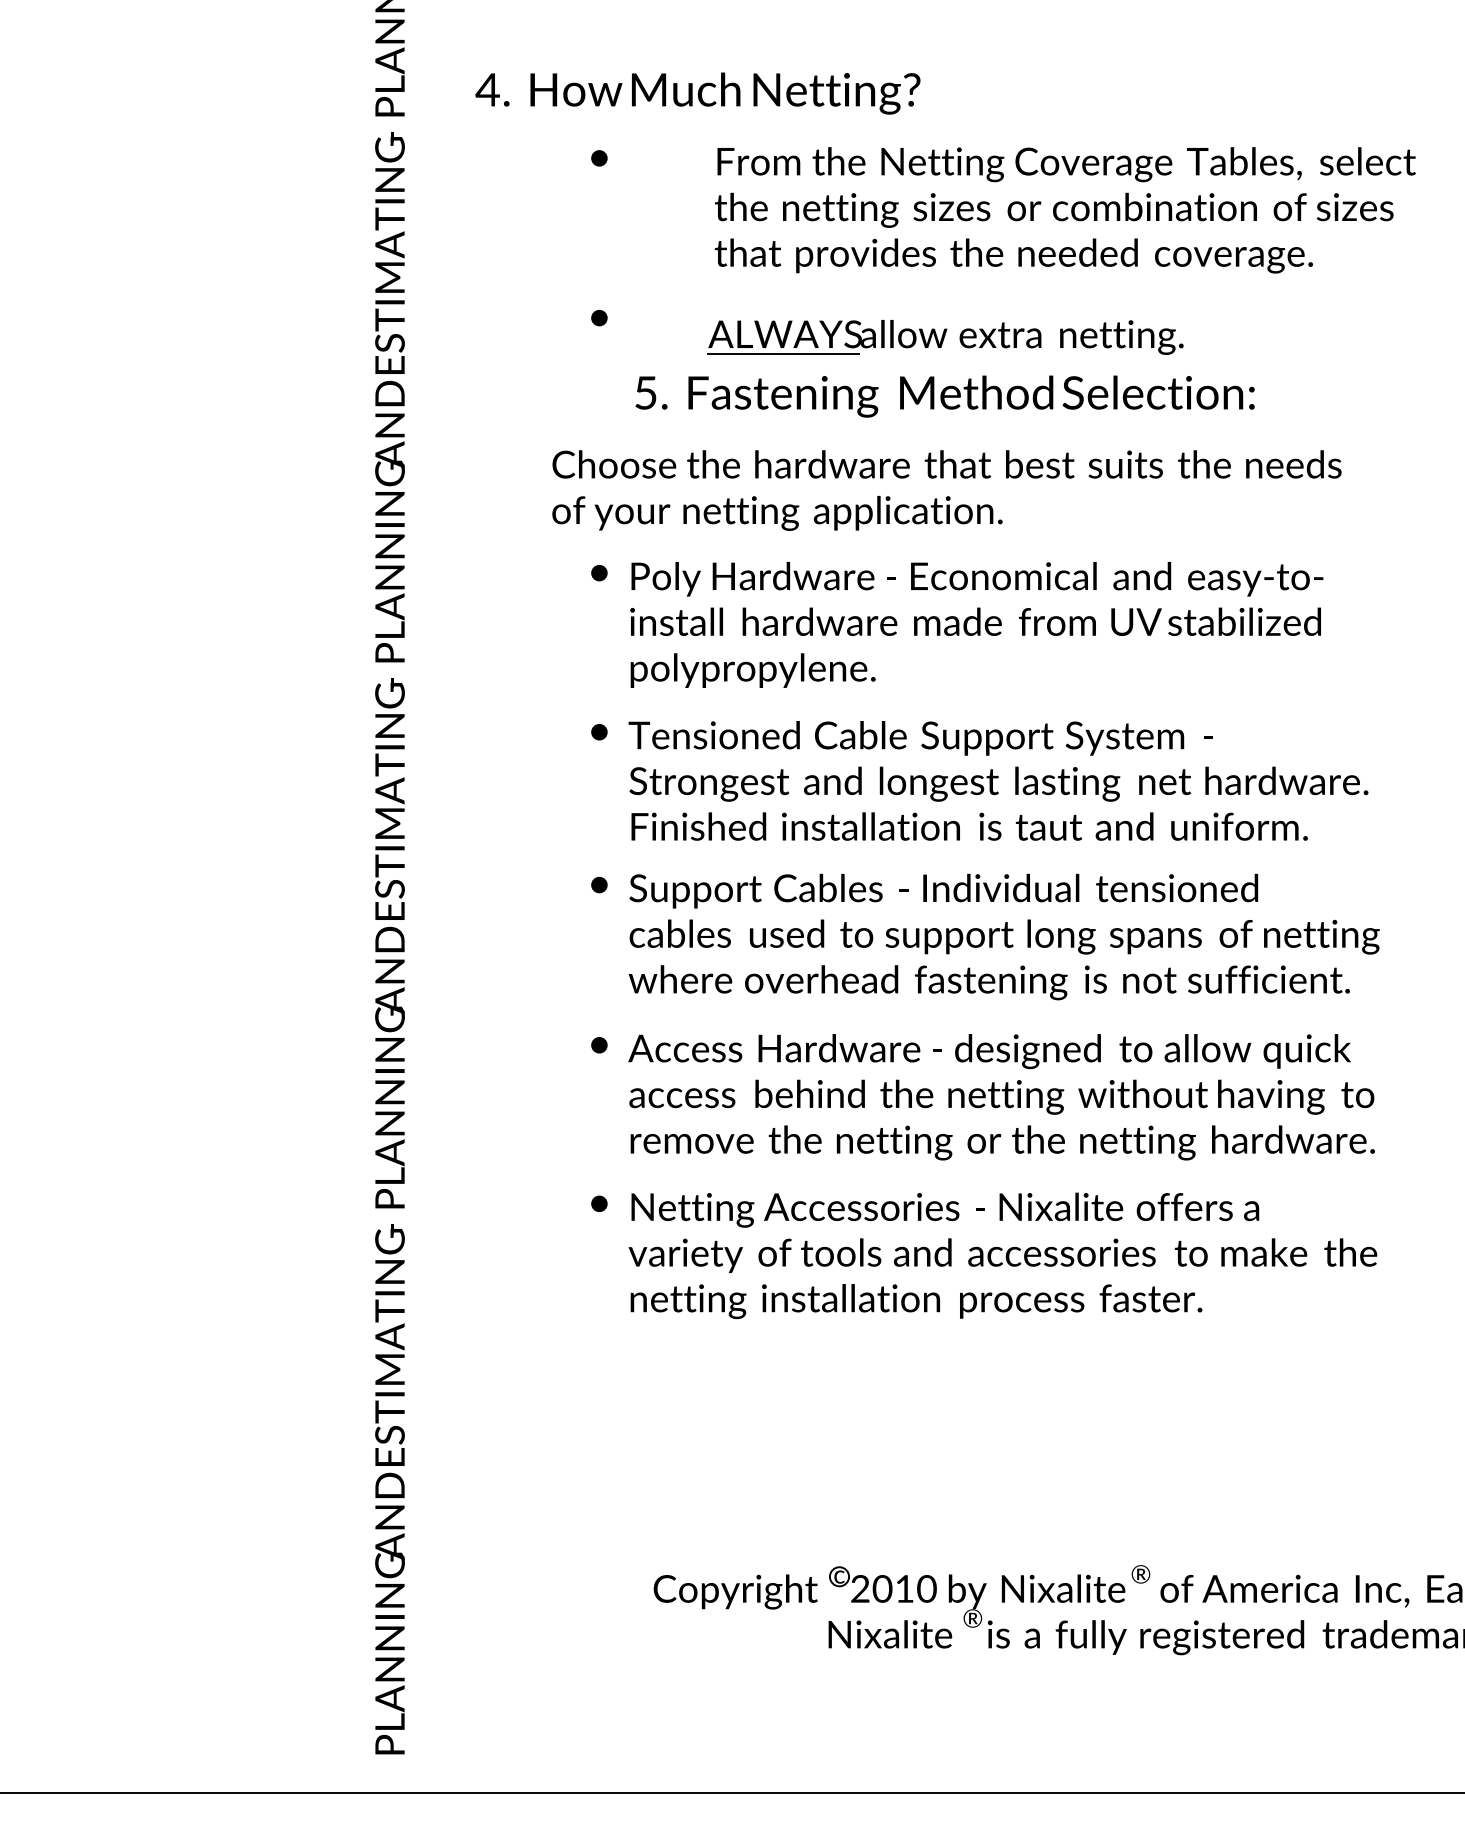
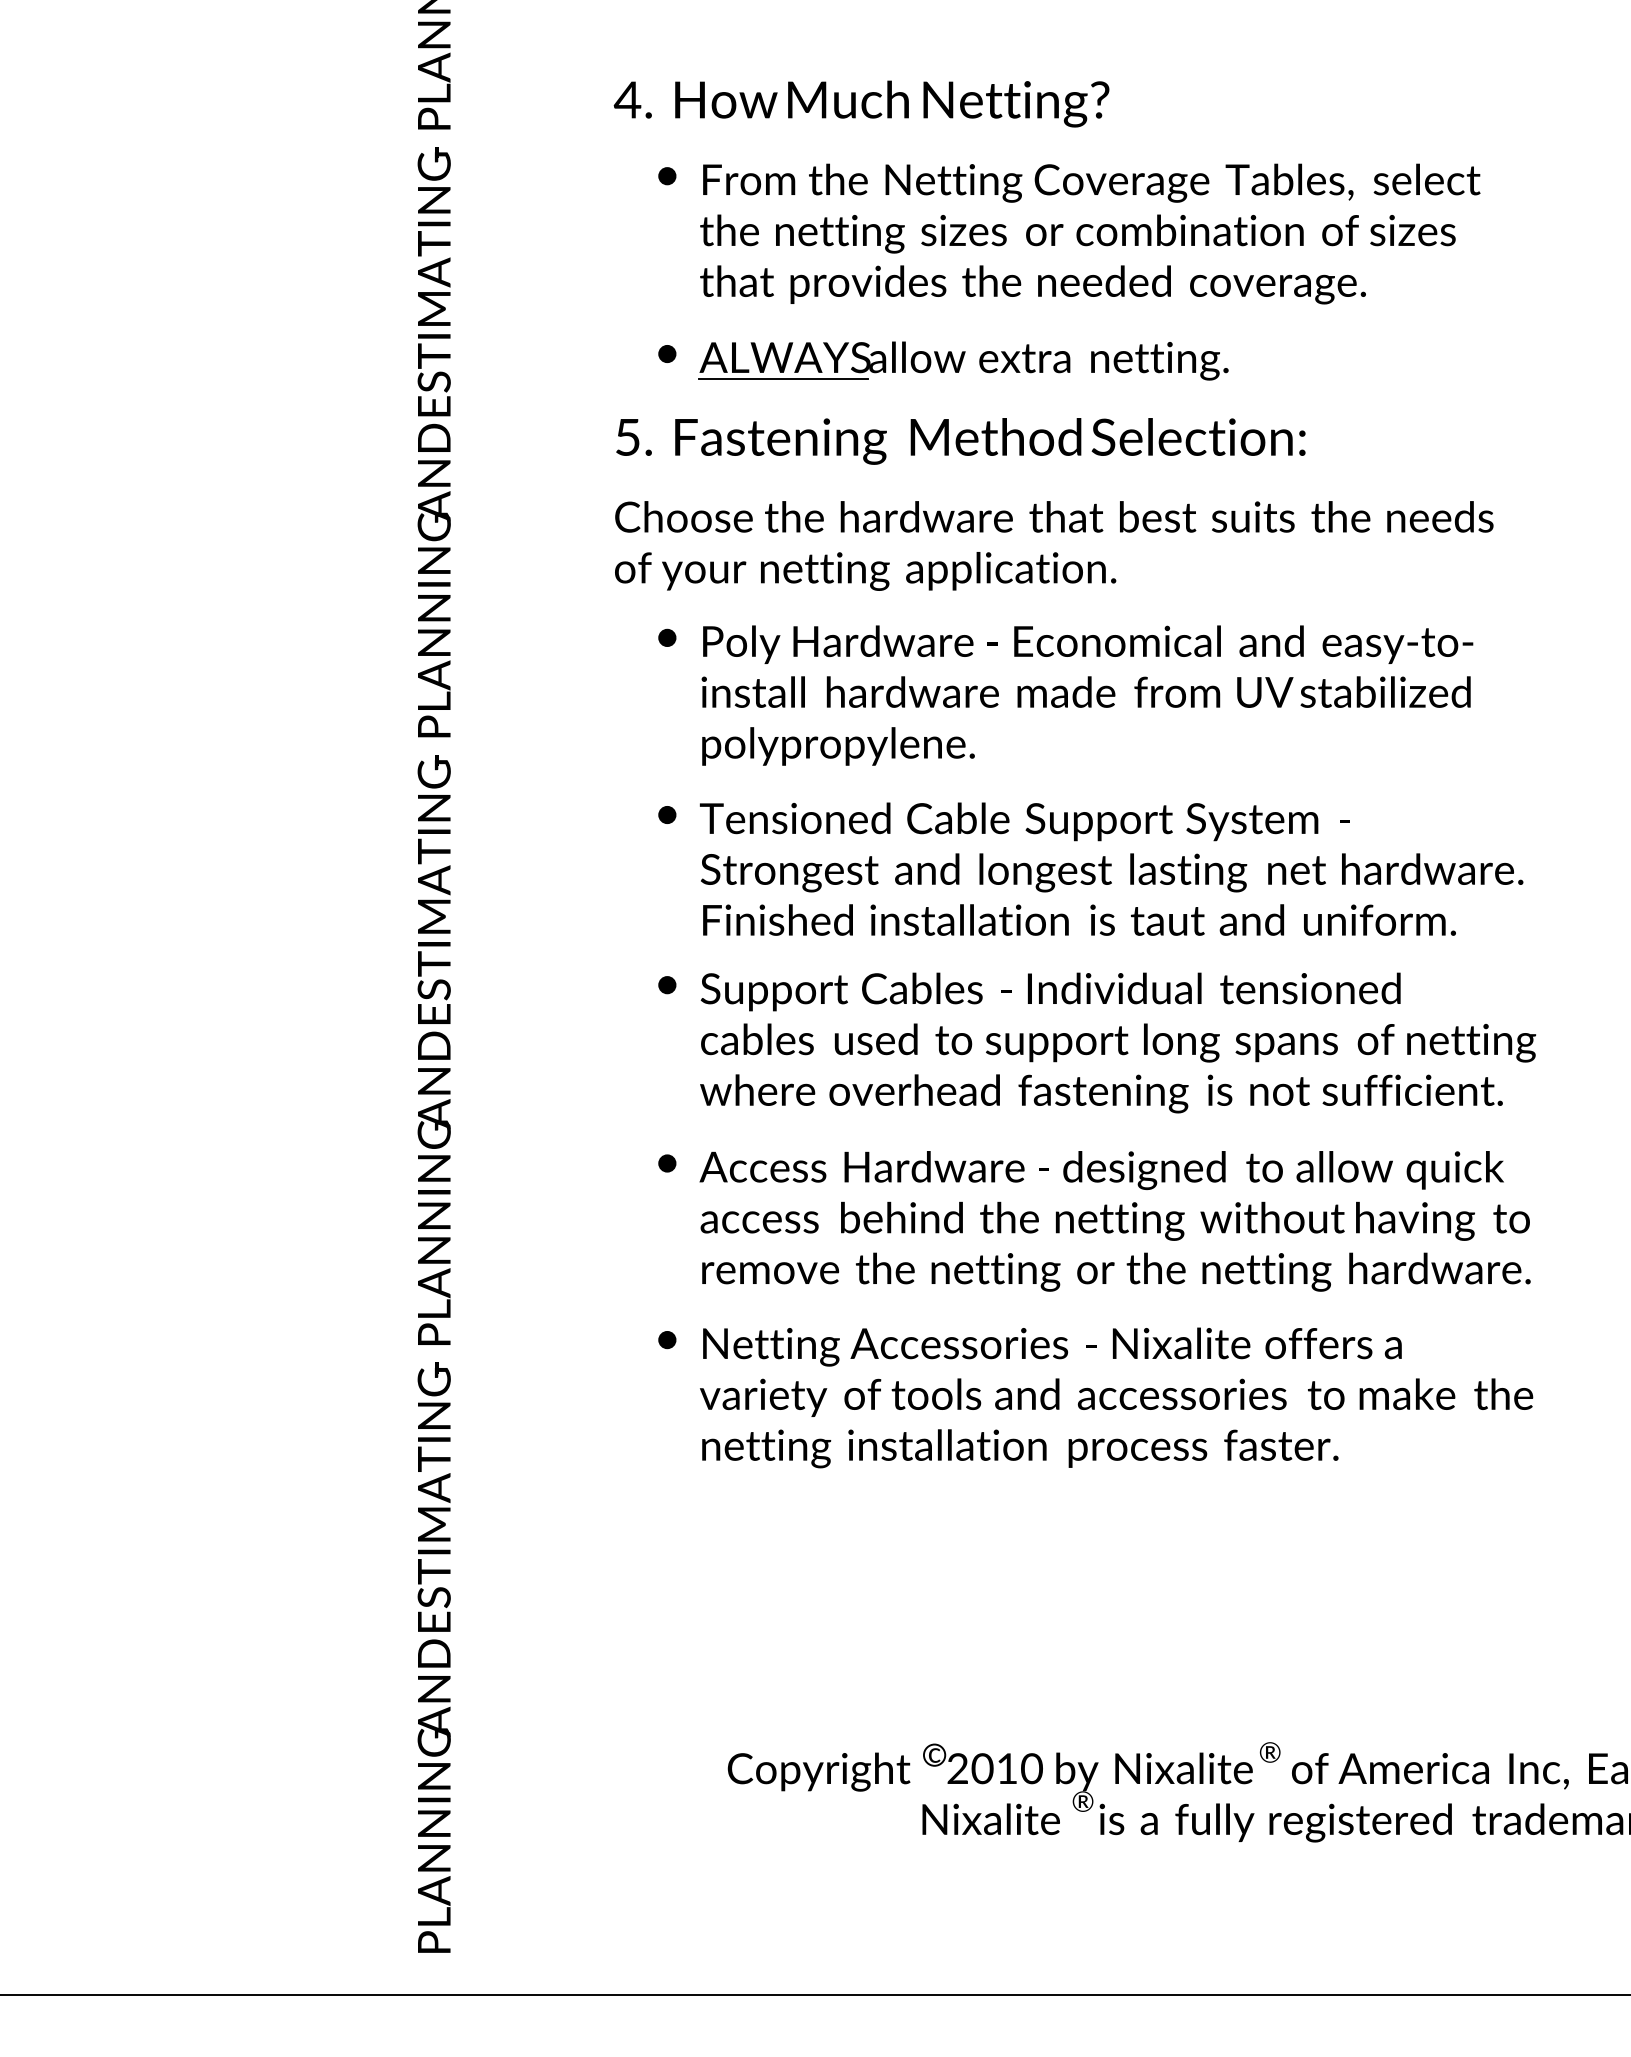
text: (697, 93) -> (861, 103), moved
text: (1065, 210) -> (1090, 234), moved
part: (945, 337) -> (963, 361), moved
text: (944, 396) -> (960, 441), moved

